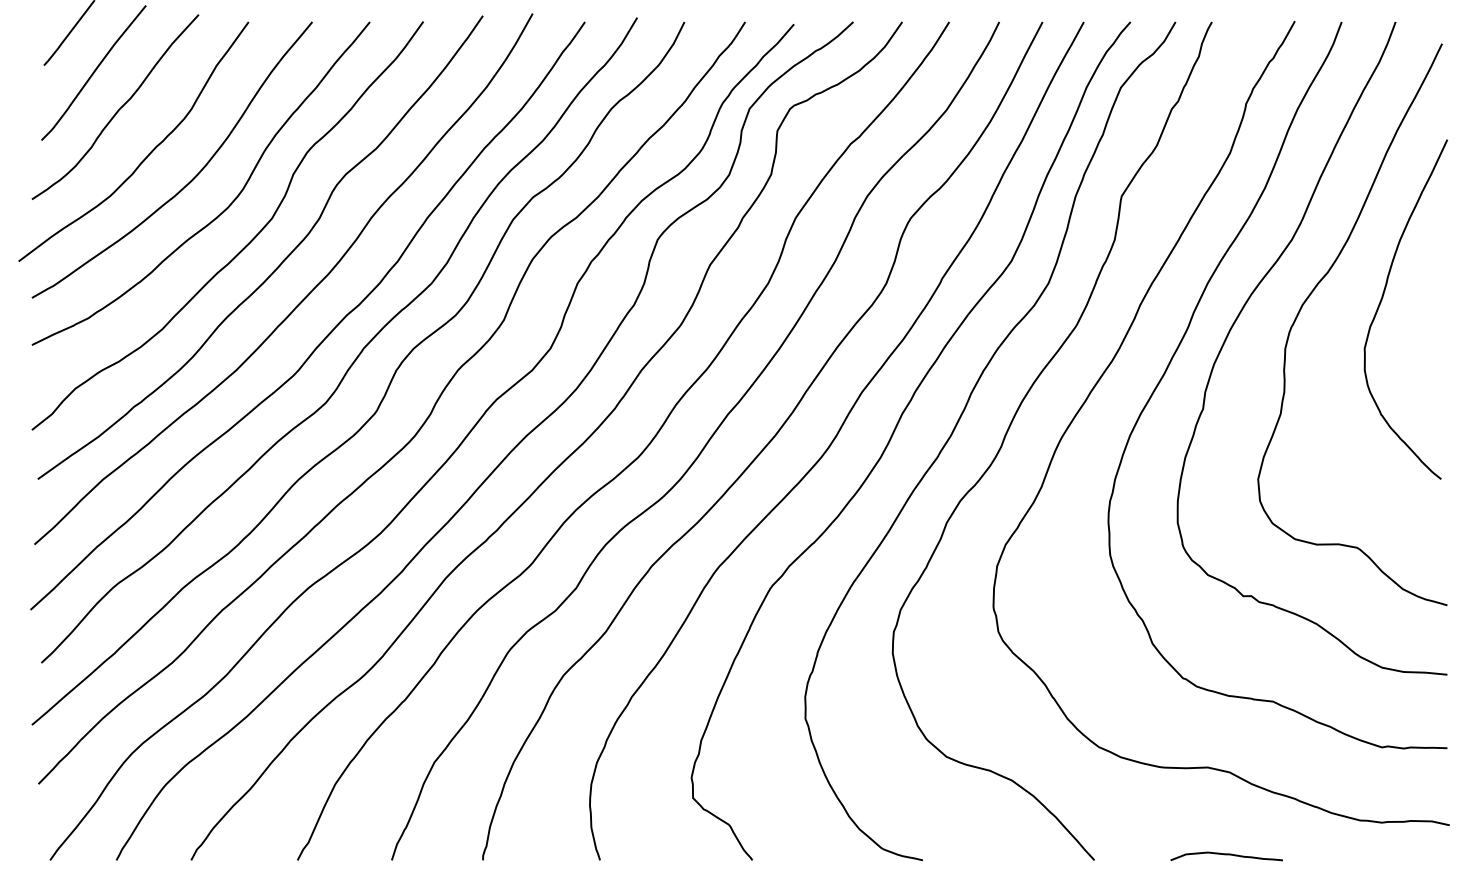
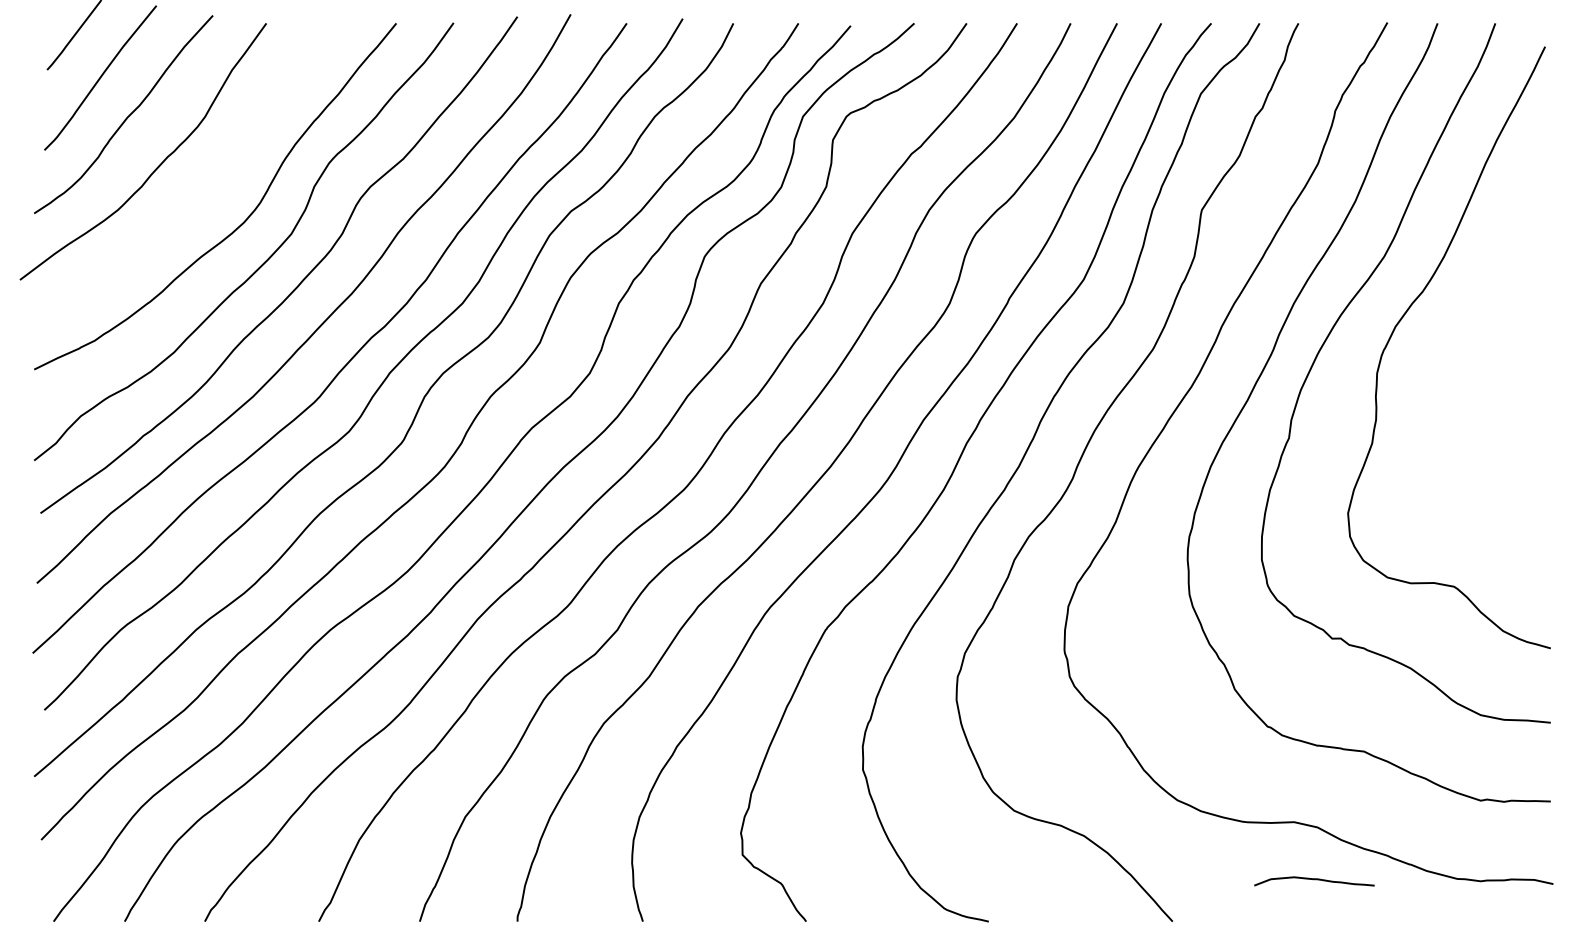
curve: (192, 177) -> (206, 190), removed
curve: (1381, 302) -> (1480, 323), removed
curve: (1226, 855) -> (1314, 880), moved

